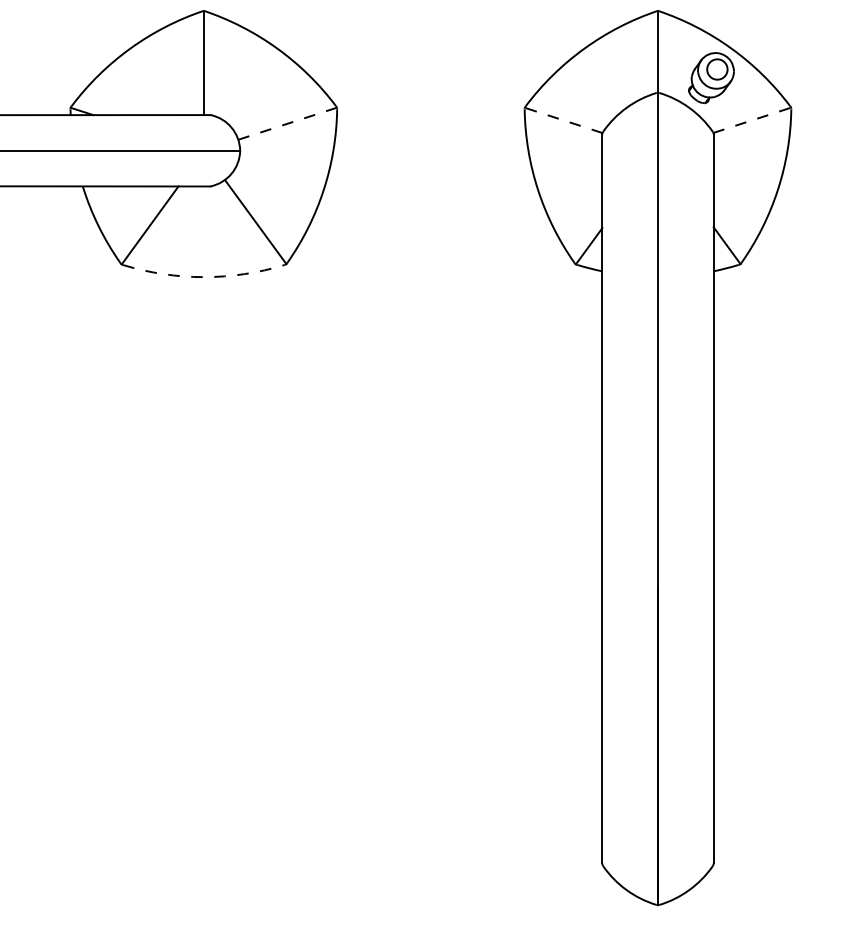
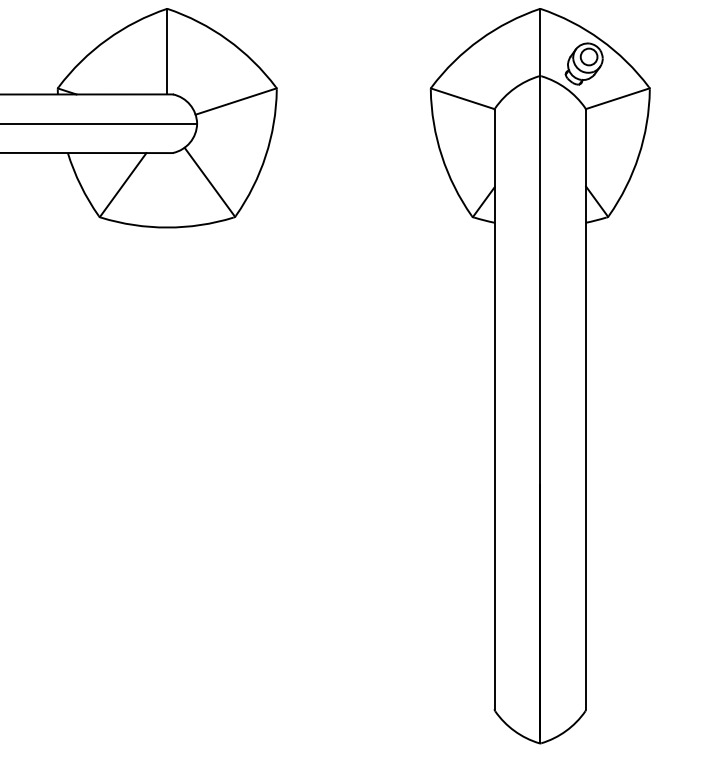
line: (563, 120) -> (462, 98), dashed -> solid
line: (752, 120) -> (617, 98), dashed -> solid
line: (287, 123) -> (236, 101), dashed -> solid
arc: (203, 277) -> (167, 227), dashed -> solid

